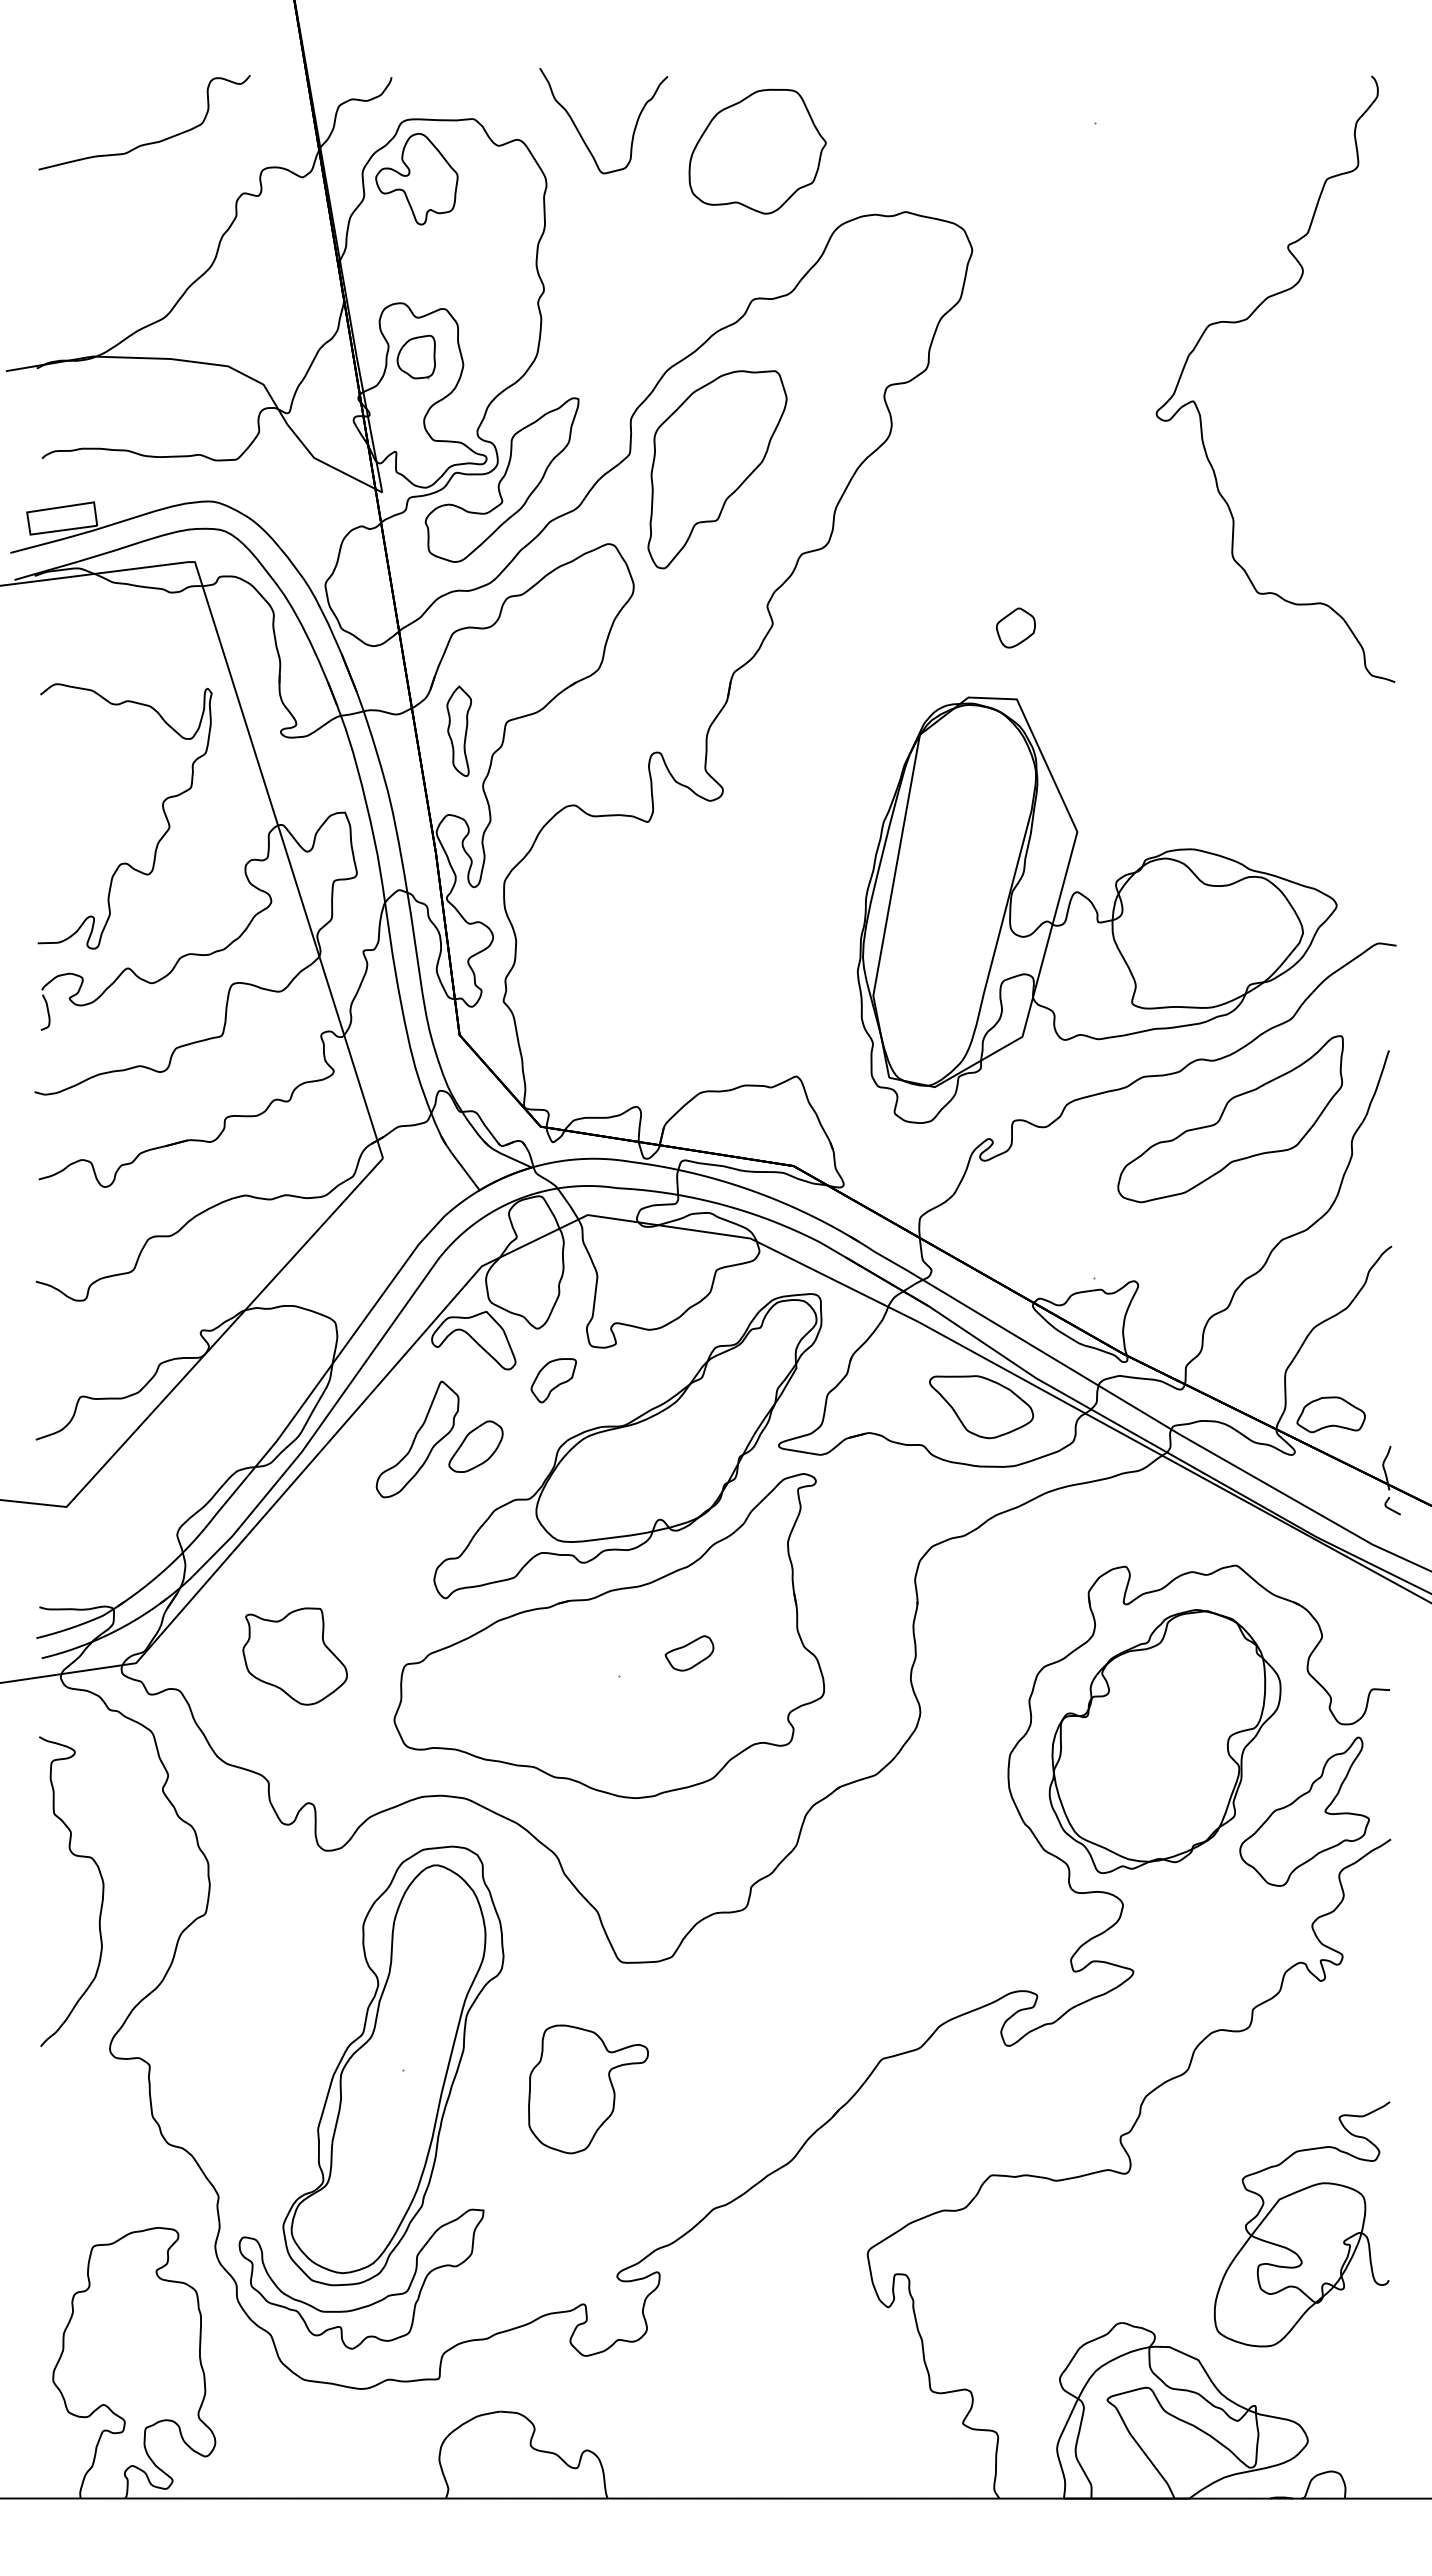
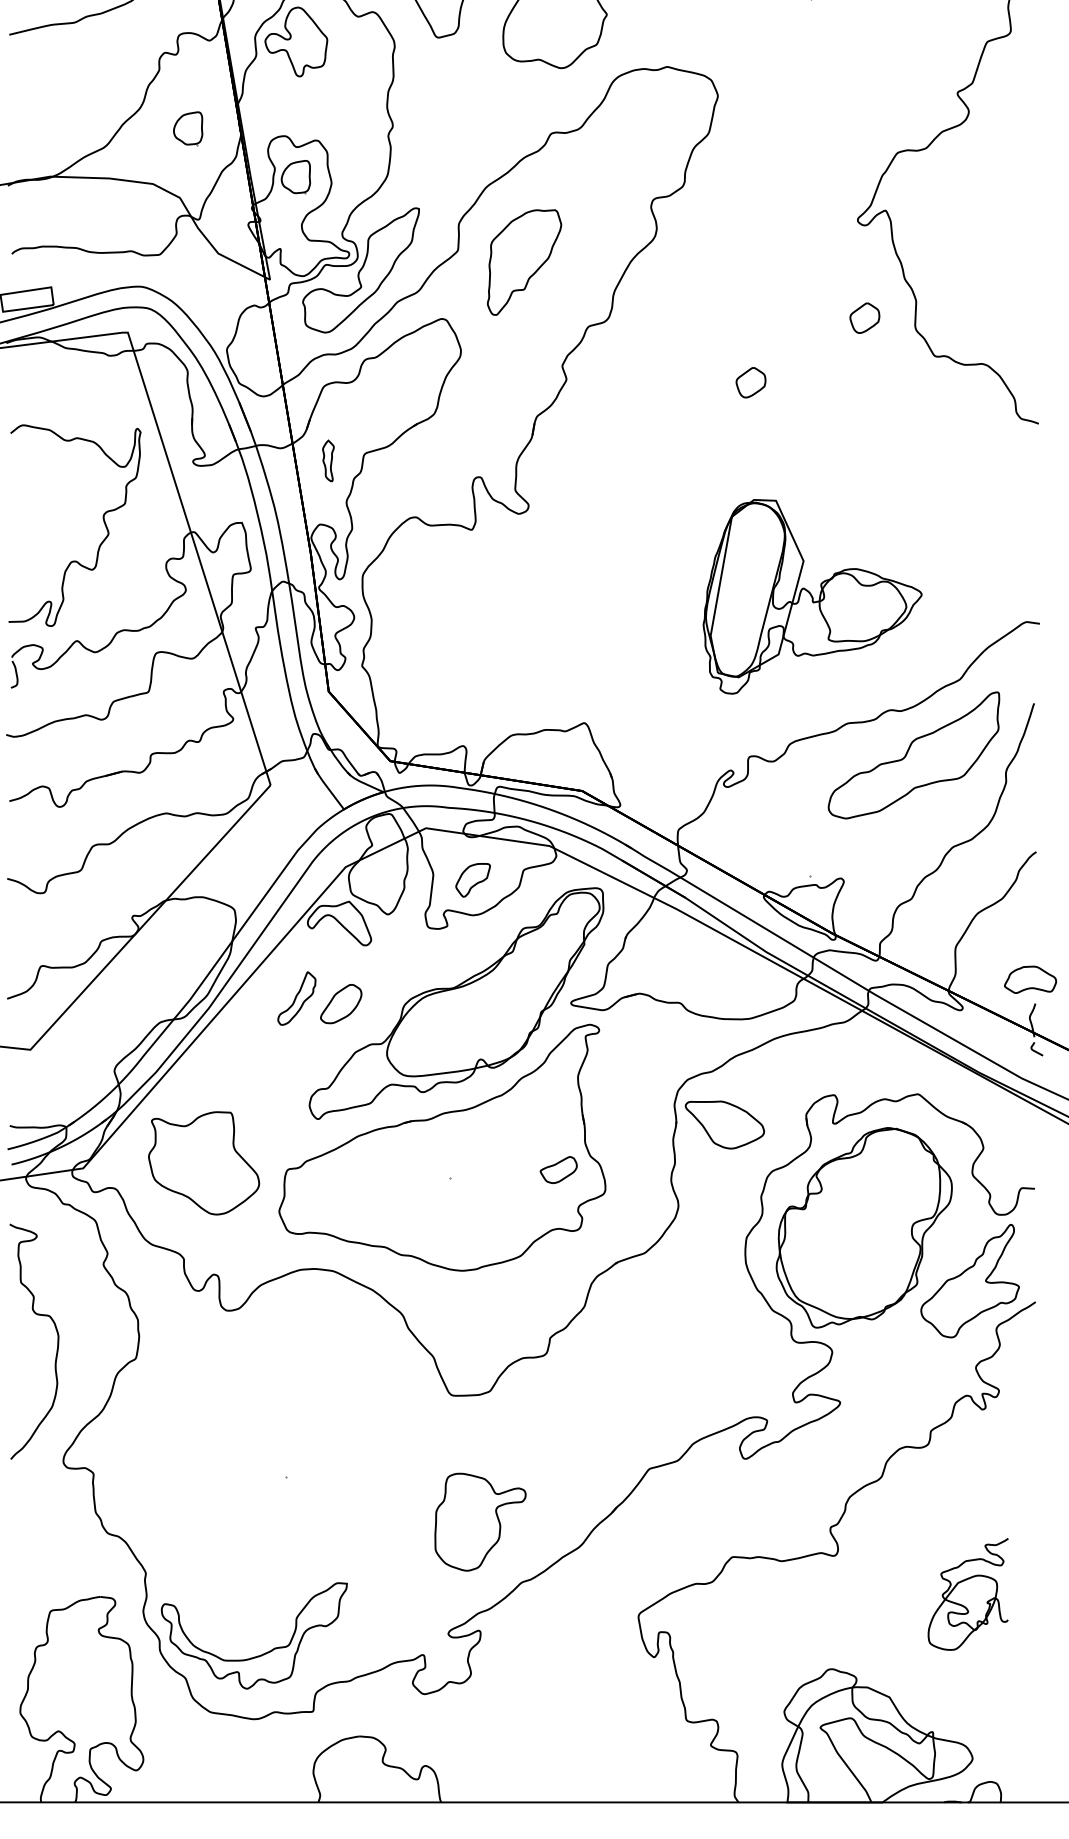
part: (273, 292) -> (187, 128), added
part: (717, 469) -> (524, 262), size x0.7
part: (1165, 542) -> (864, 317), added
part: (458, 730) -> (327, 460), size x0.6
part: (1096, 909) -> (812, 596), size x0.6
part: (553, 1380) -> (472, 880), moved
part: (981, 1407) -> (724, 1125), moved
part: (1330, 1414) -> (1030, 979), moved
part: (417, 1439) -> (296, 998), size x0.6
part: (689, 1653) -> (558, 1170), moved
part: (294, 1656) -> (203, 1163), size x1.4
part: (393, 2065) -> (278, 1473), removed
part: (588, 2089) -> (480, 1522), moved
part: (1302, 2224) -> (968, 1594), size x0.6

